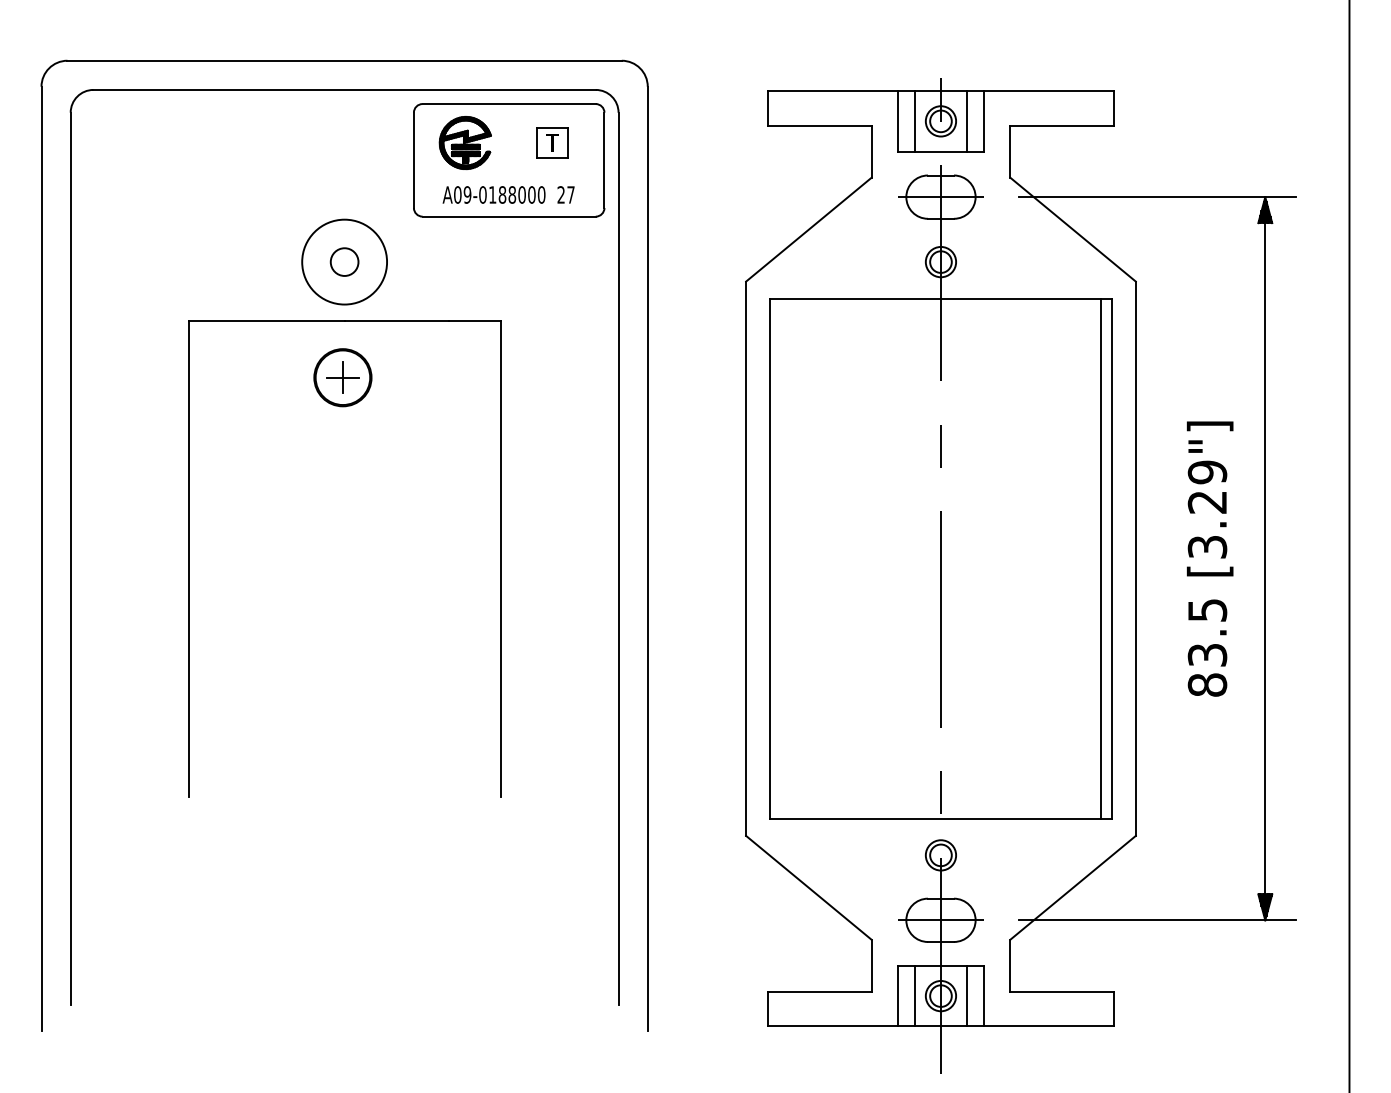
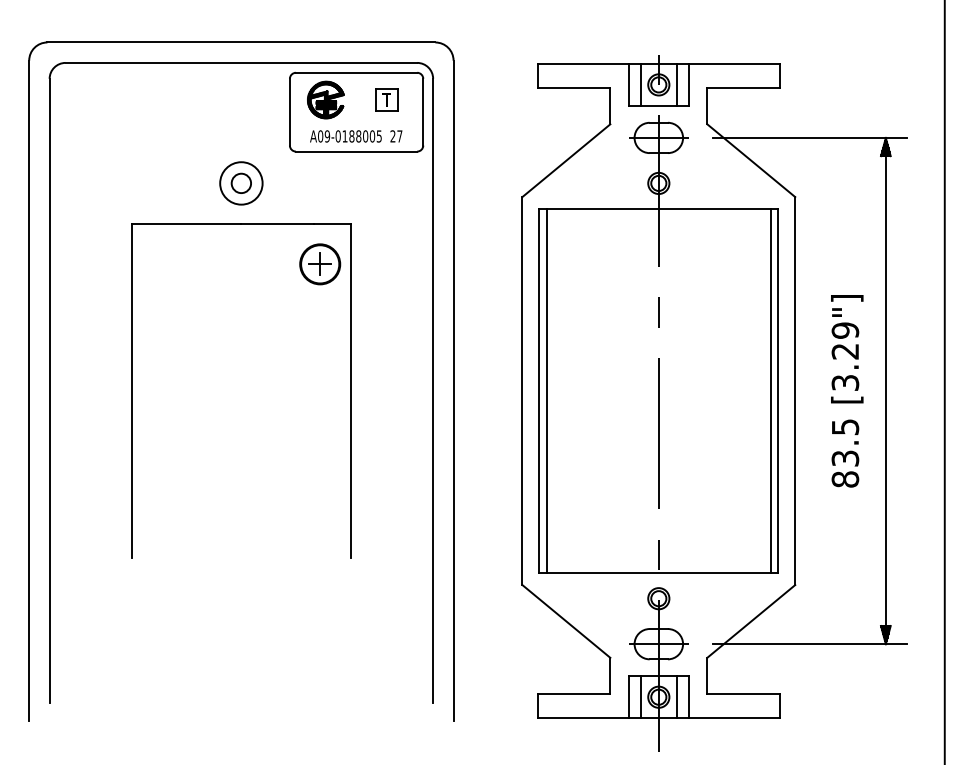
text: (540, 195) -> (378, 136), A09-0188000 -> A09-0188005
circle: (344, 262) -> (241, 183), size x0.71
part: (343, 377) -> (320, 264), moved
line: (780, 557) -> (546, 390), added

